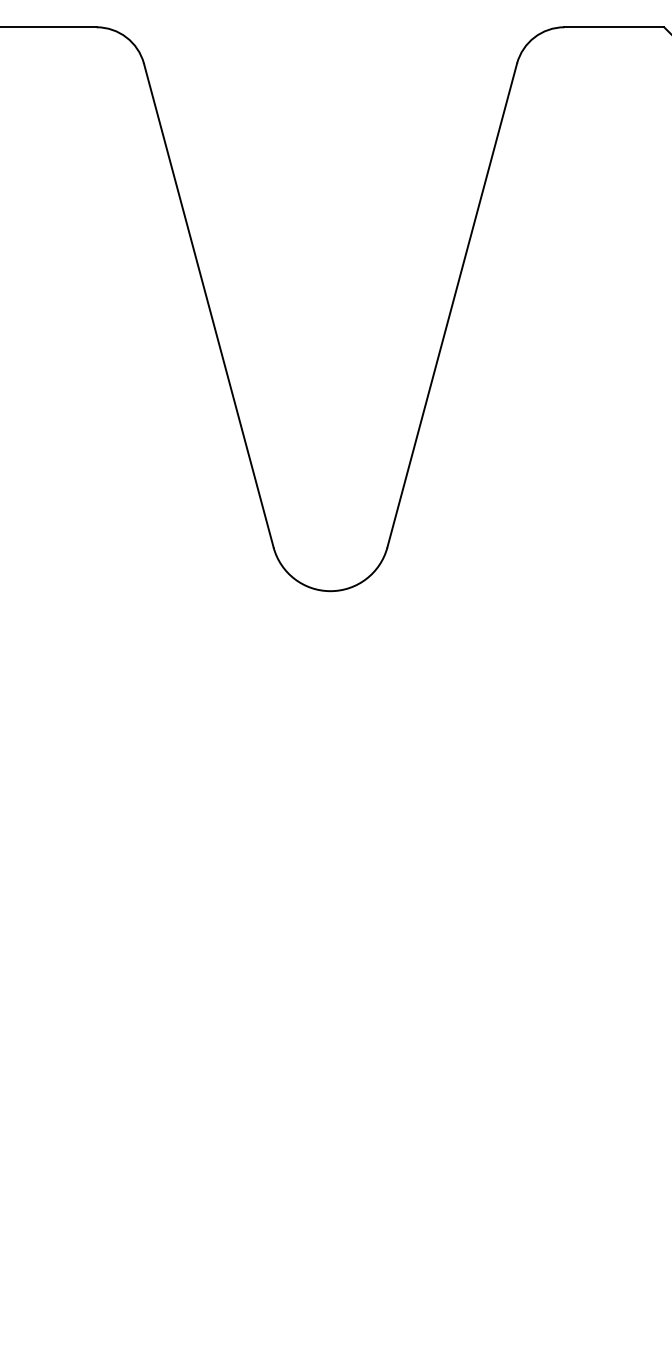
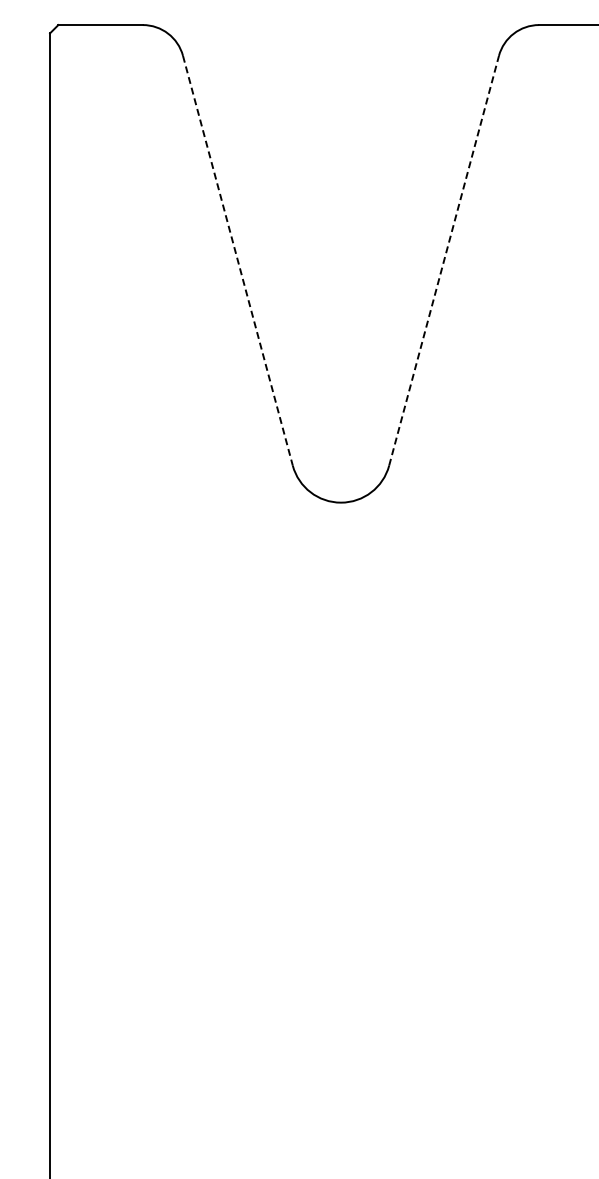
line: (452, 305) -> (444, 260), solid -> dashed
line: (209, 306) -> (238, 261), solid -> dashed

